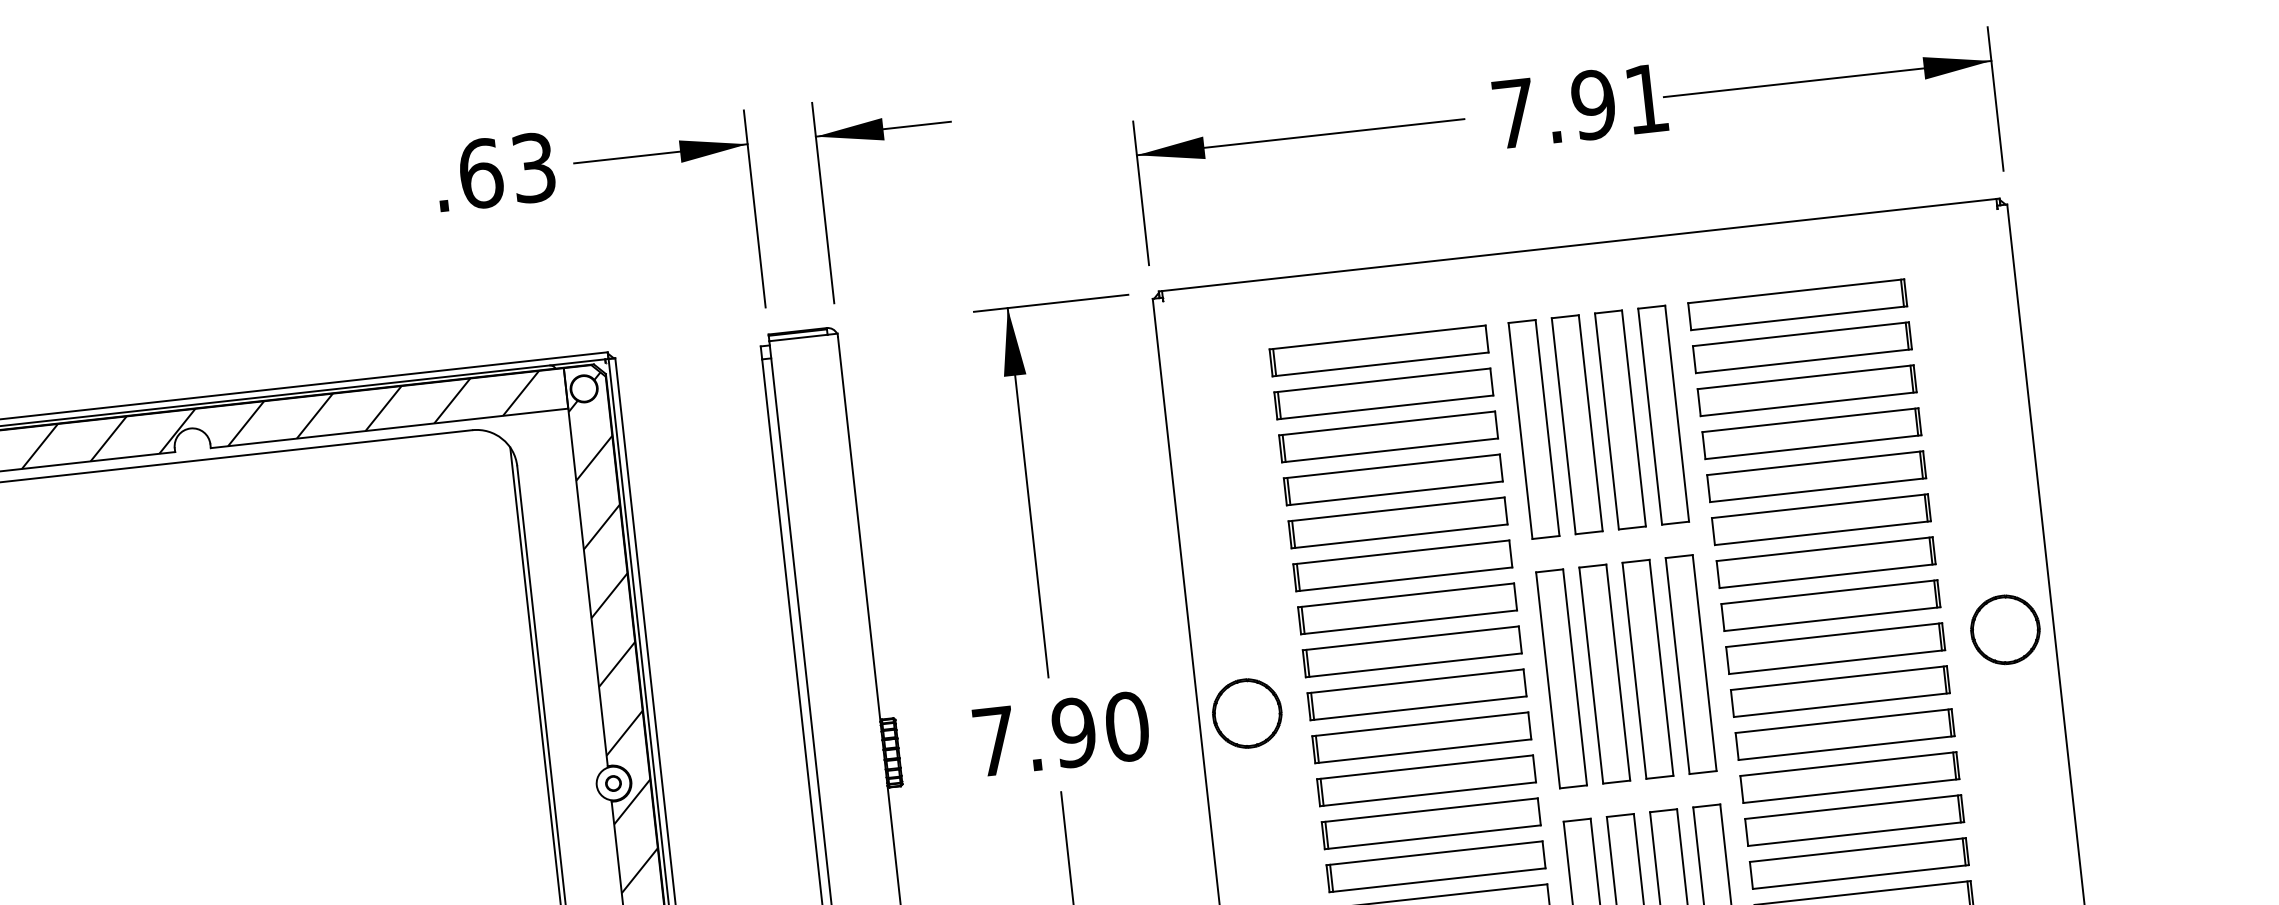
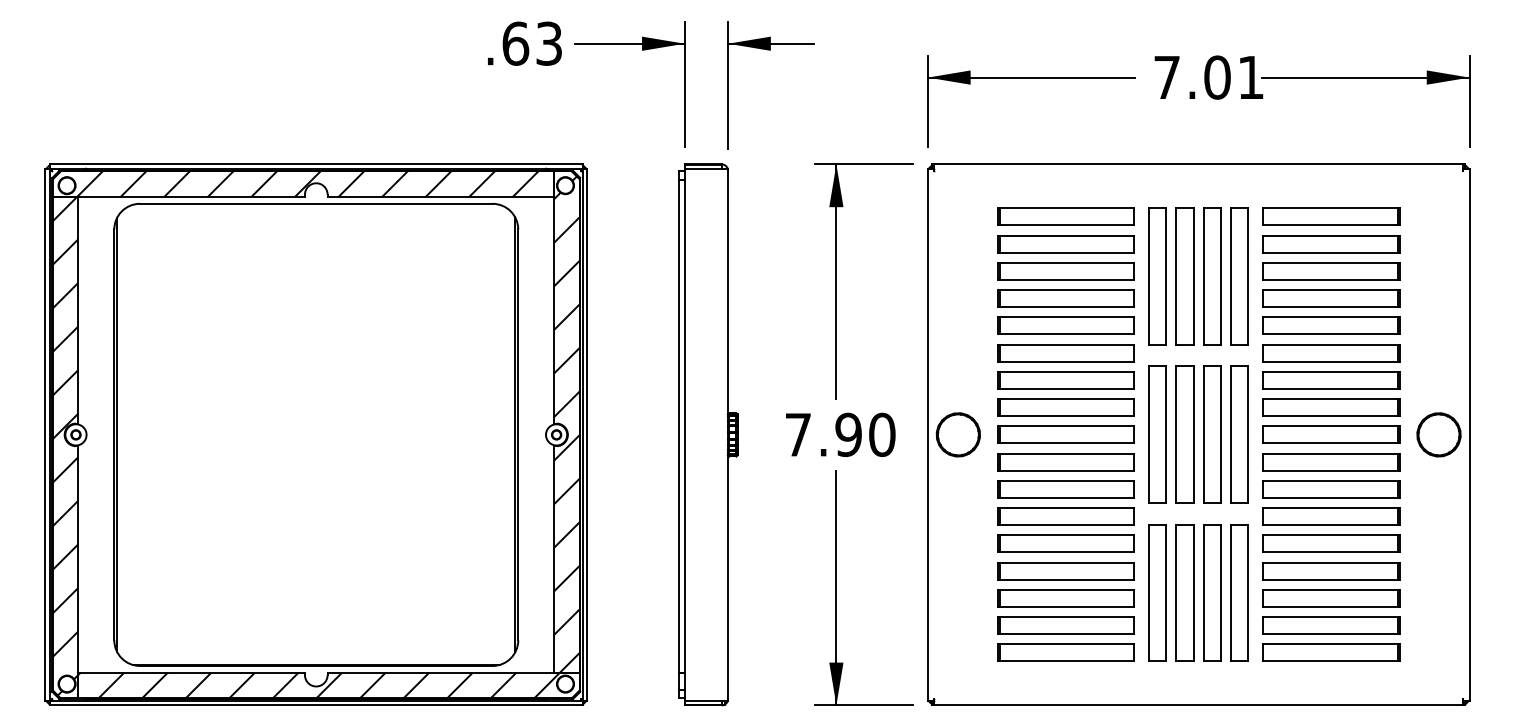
text: (1593, 104) -> (1217, 77), 7.91 -> 7.01

